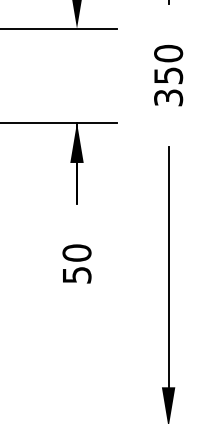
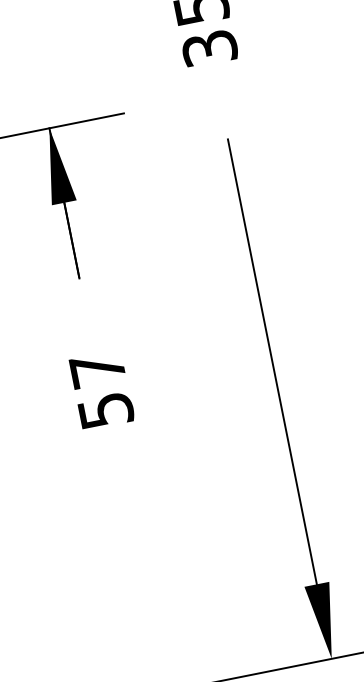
text: (76, 252) -> (96, 368), 50 -> 57

